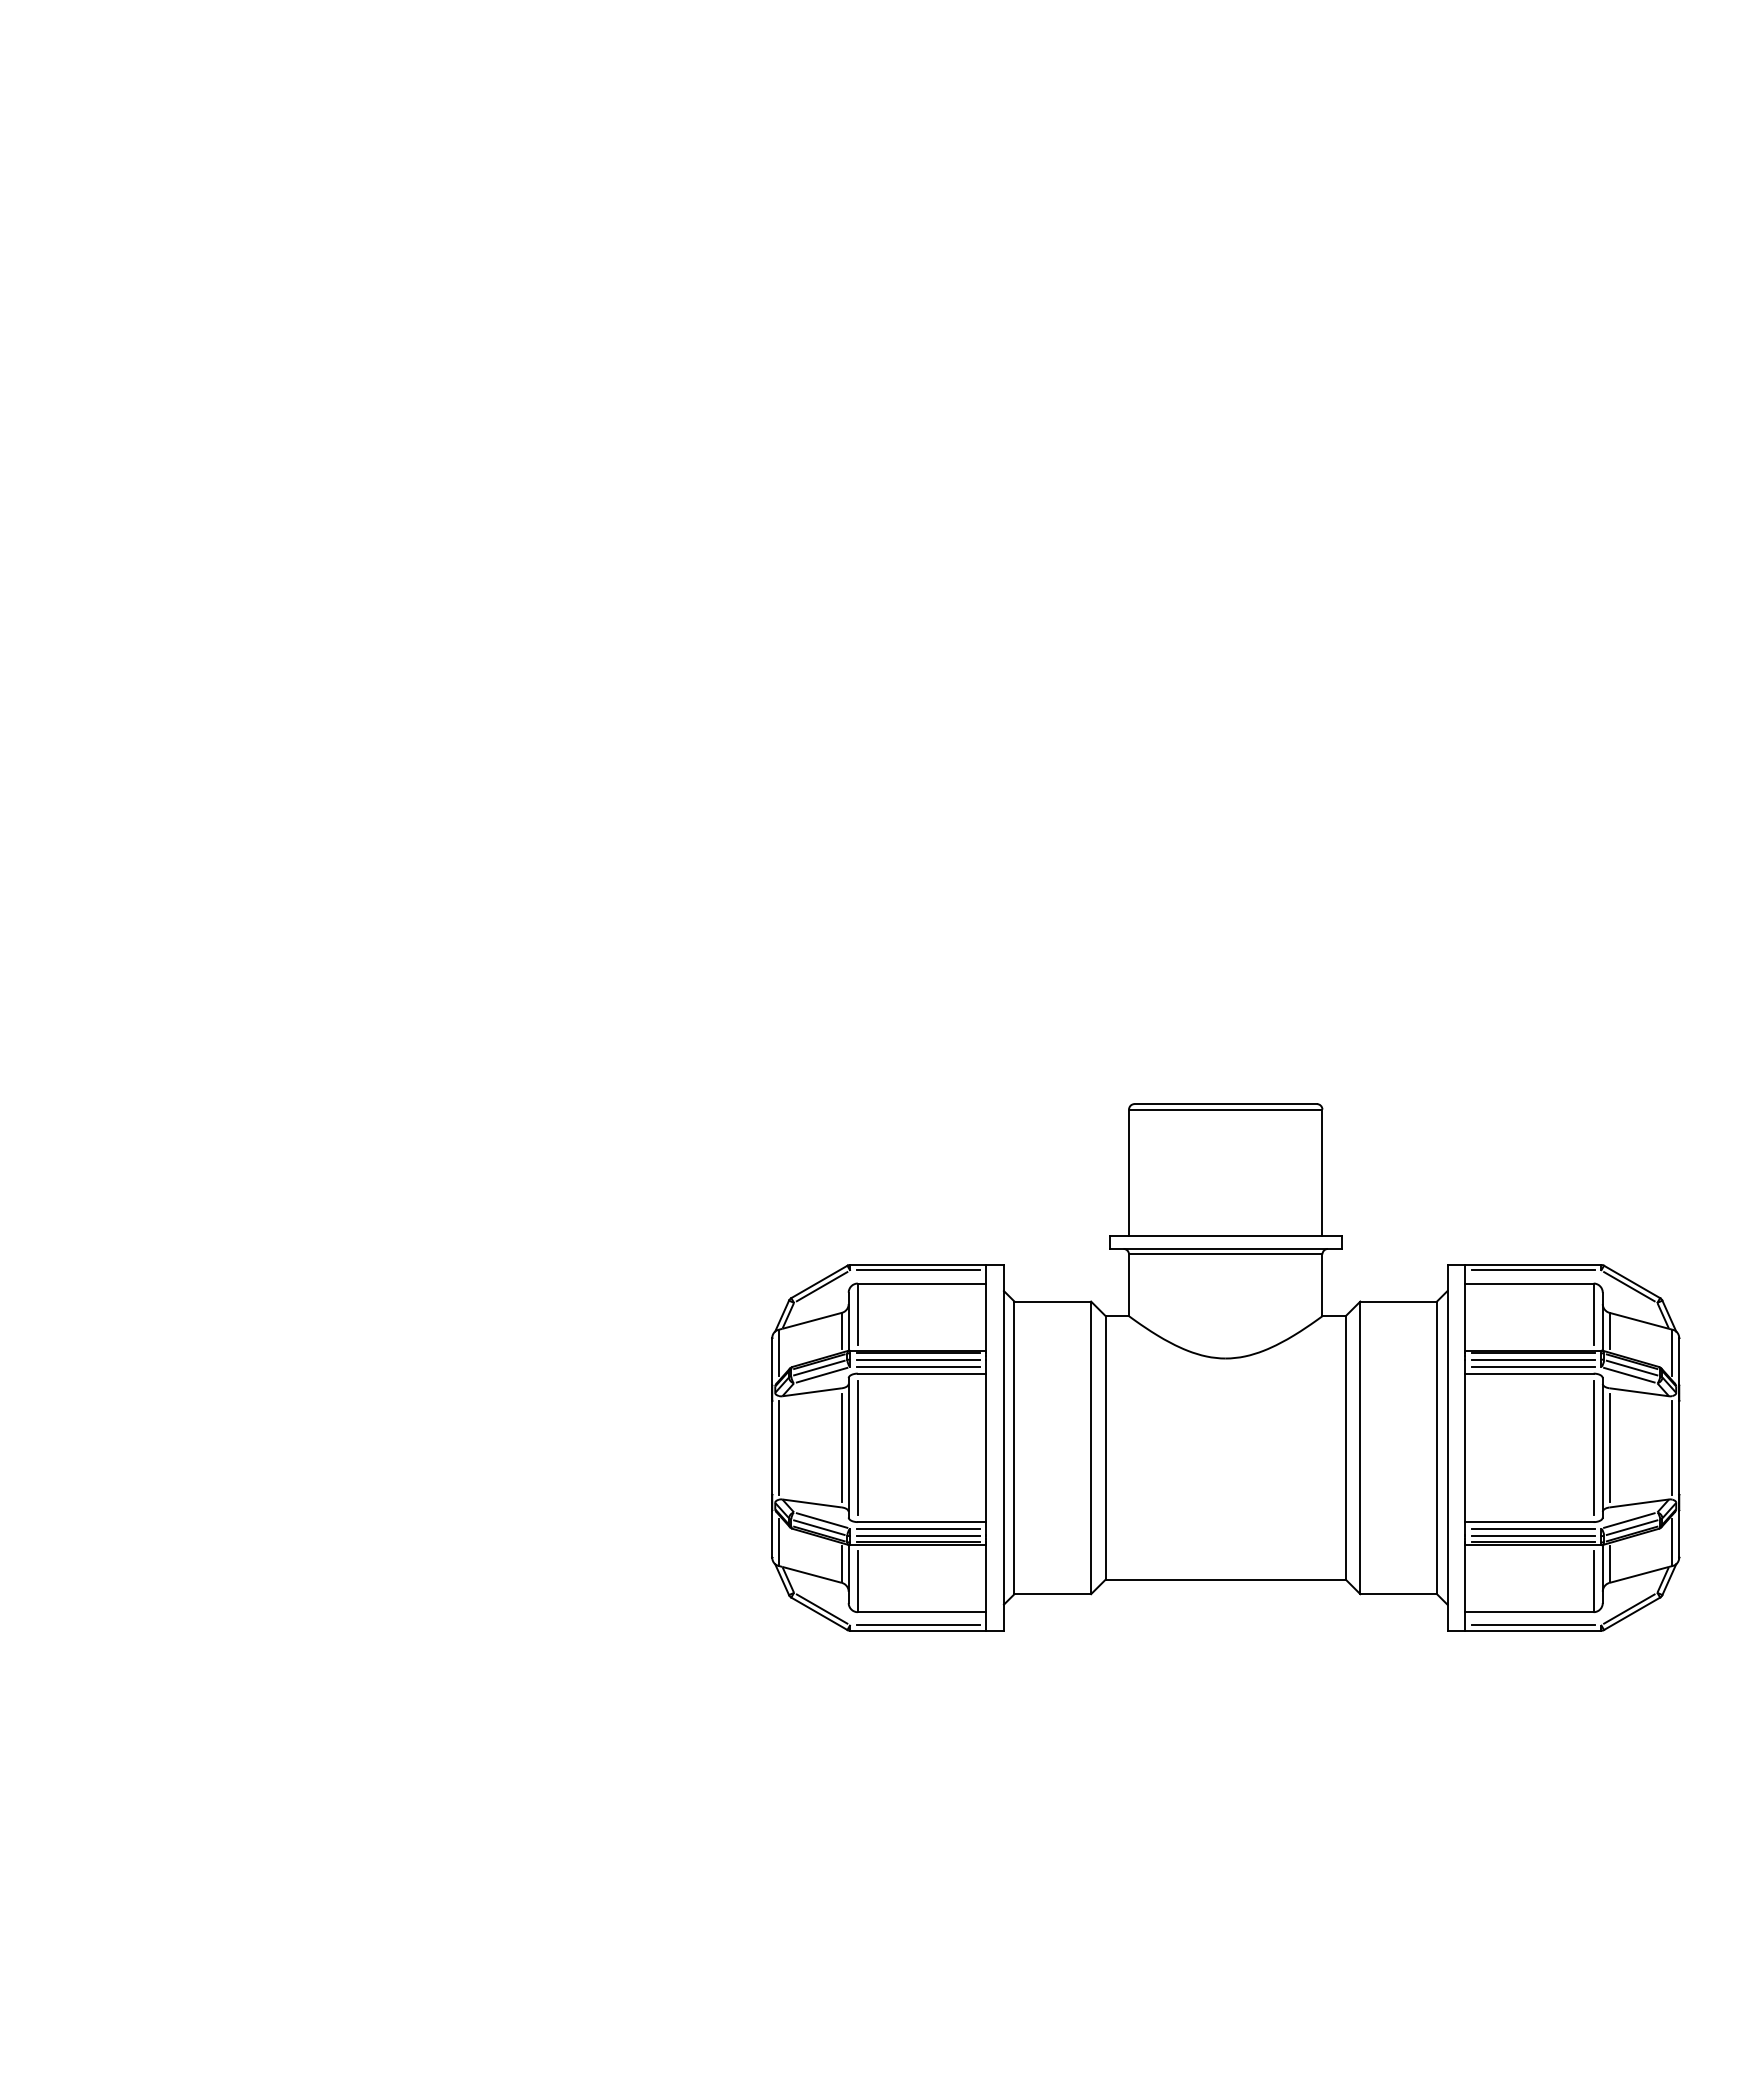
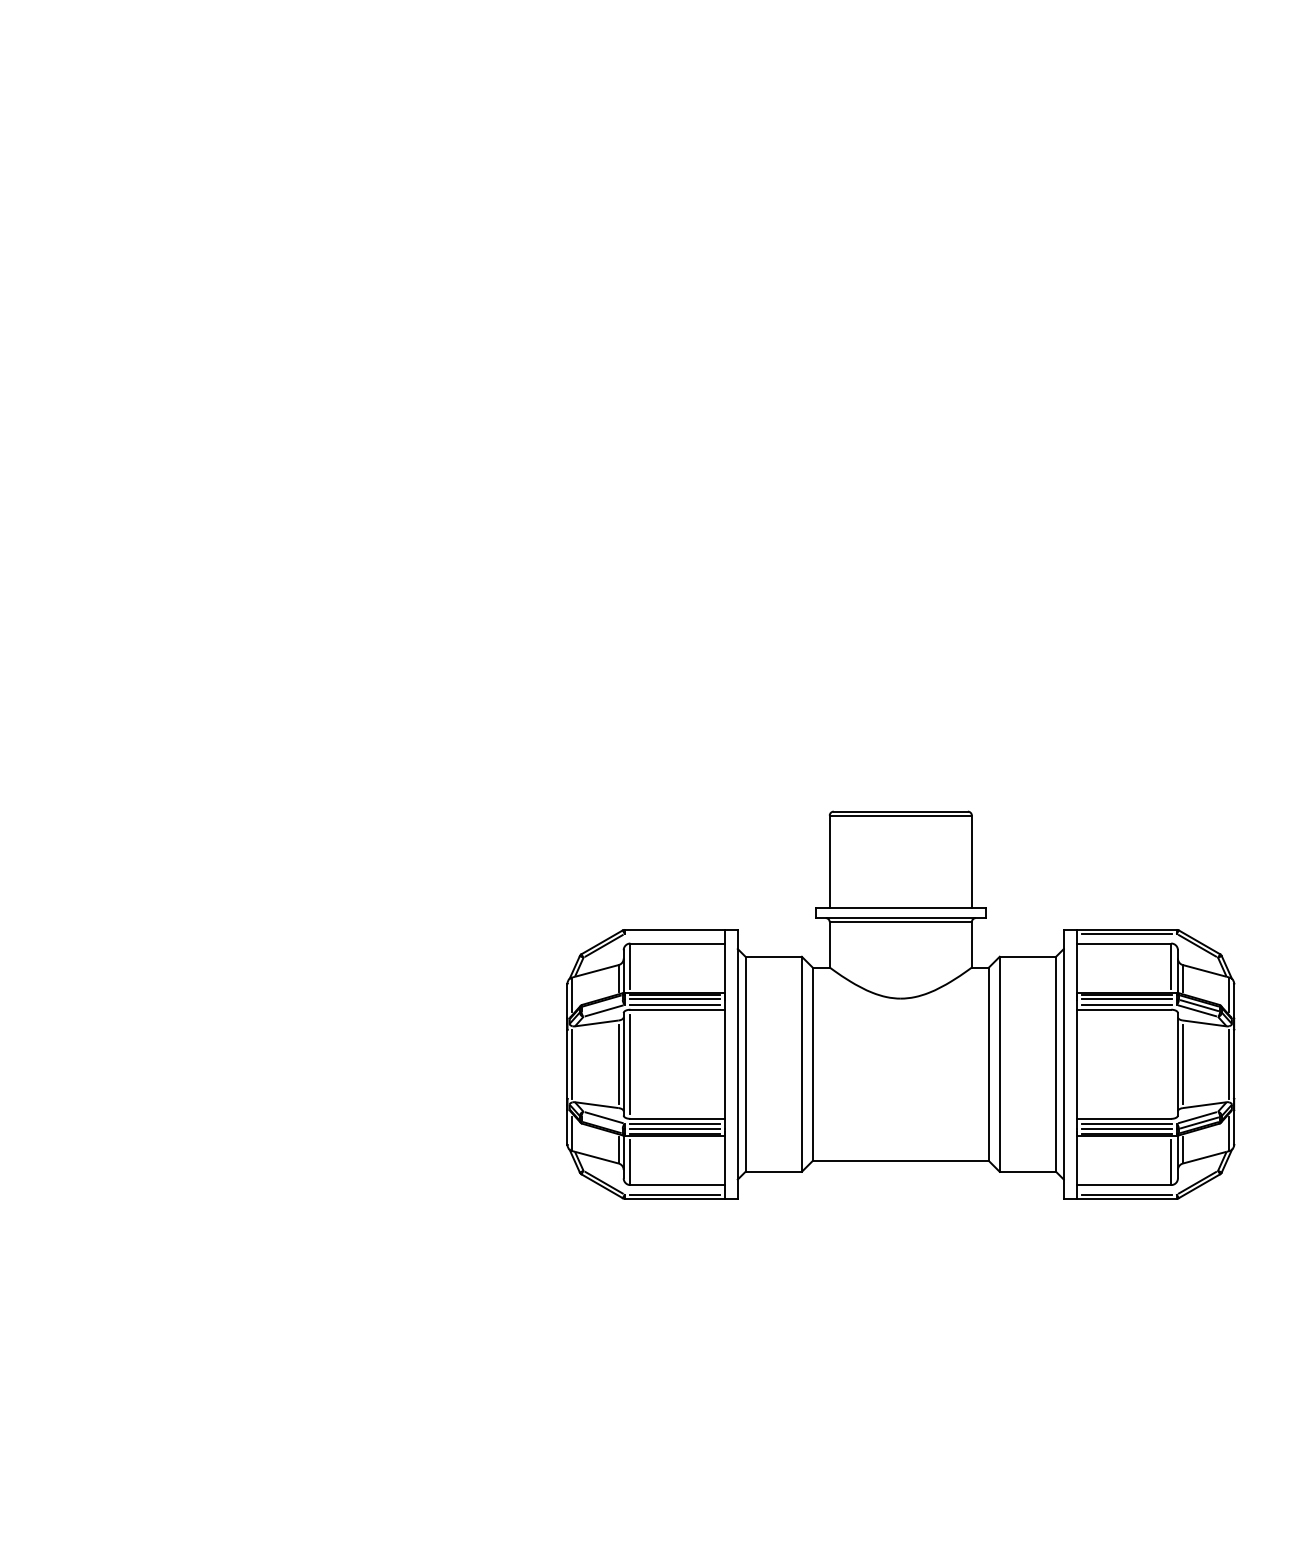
line: (917, 1270) -> (674, 933), removed
line: (819, 1367) -> (602, 1005), removed
line: (1593, 1447) -> (1171, 1064), removed
line: (819, 1527) -> (602, 1122), removed

